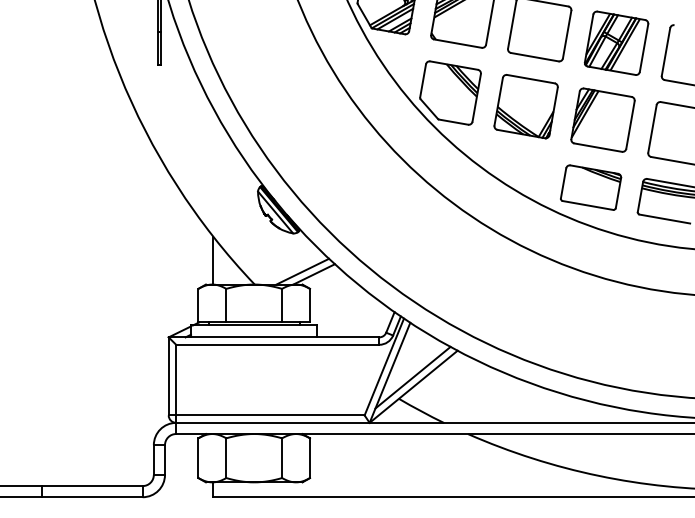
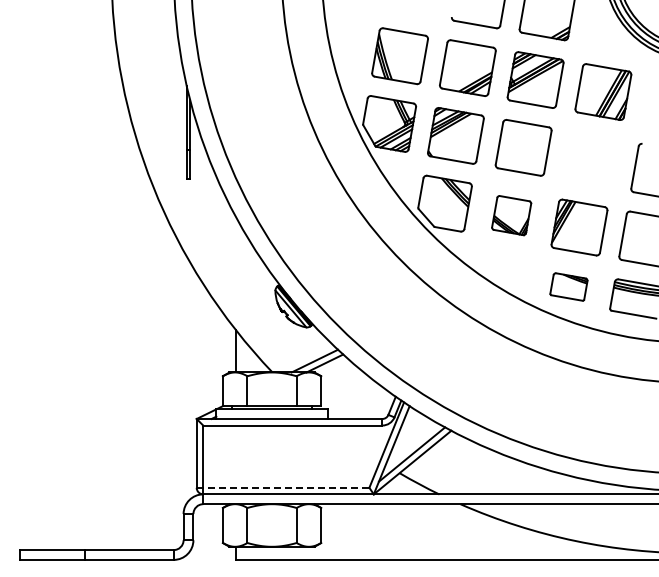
part: (616, 42) -> (591, 159), removed
part: (525, 106) -> (511, 215), size x0.7
part: (590, 187) -> (568, 286), size x0.7
line: (266, 415) -> (282, 487), solid -> dashed

